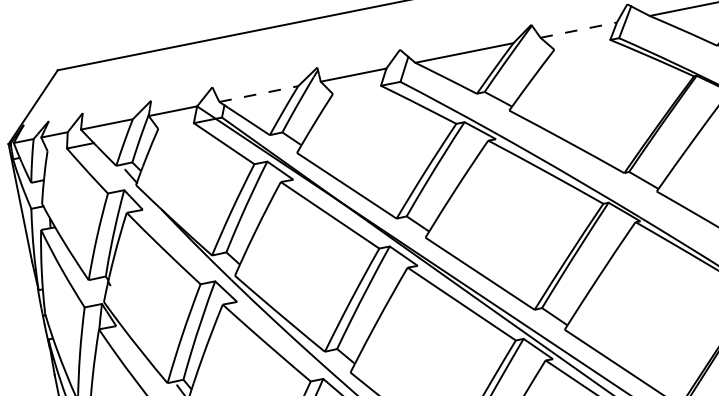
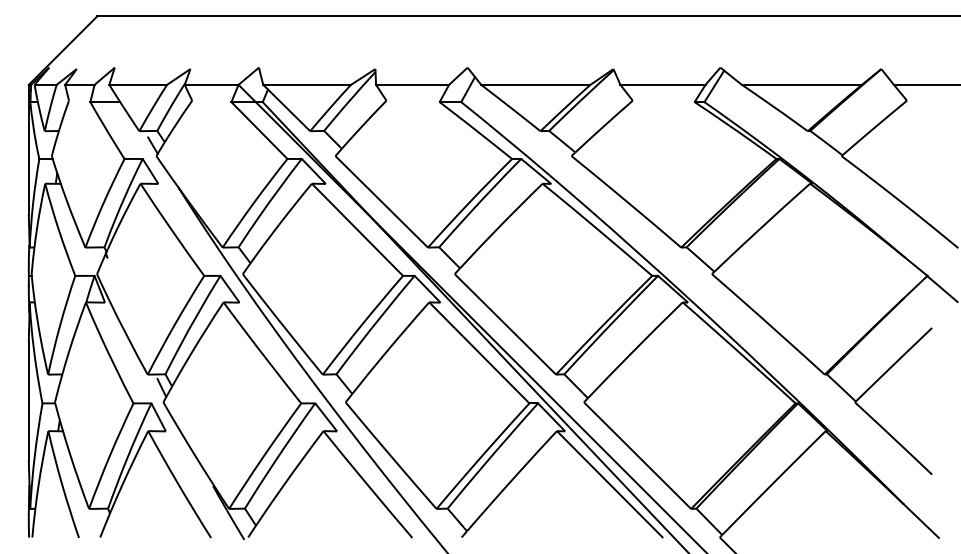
line: (578, 29) -> (662, 84), dashed -> solid
line: (259, 93) -> (307, 84), dashed -> solid

